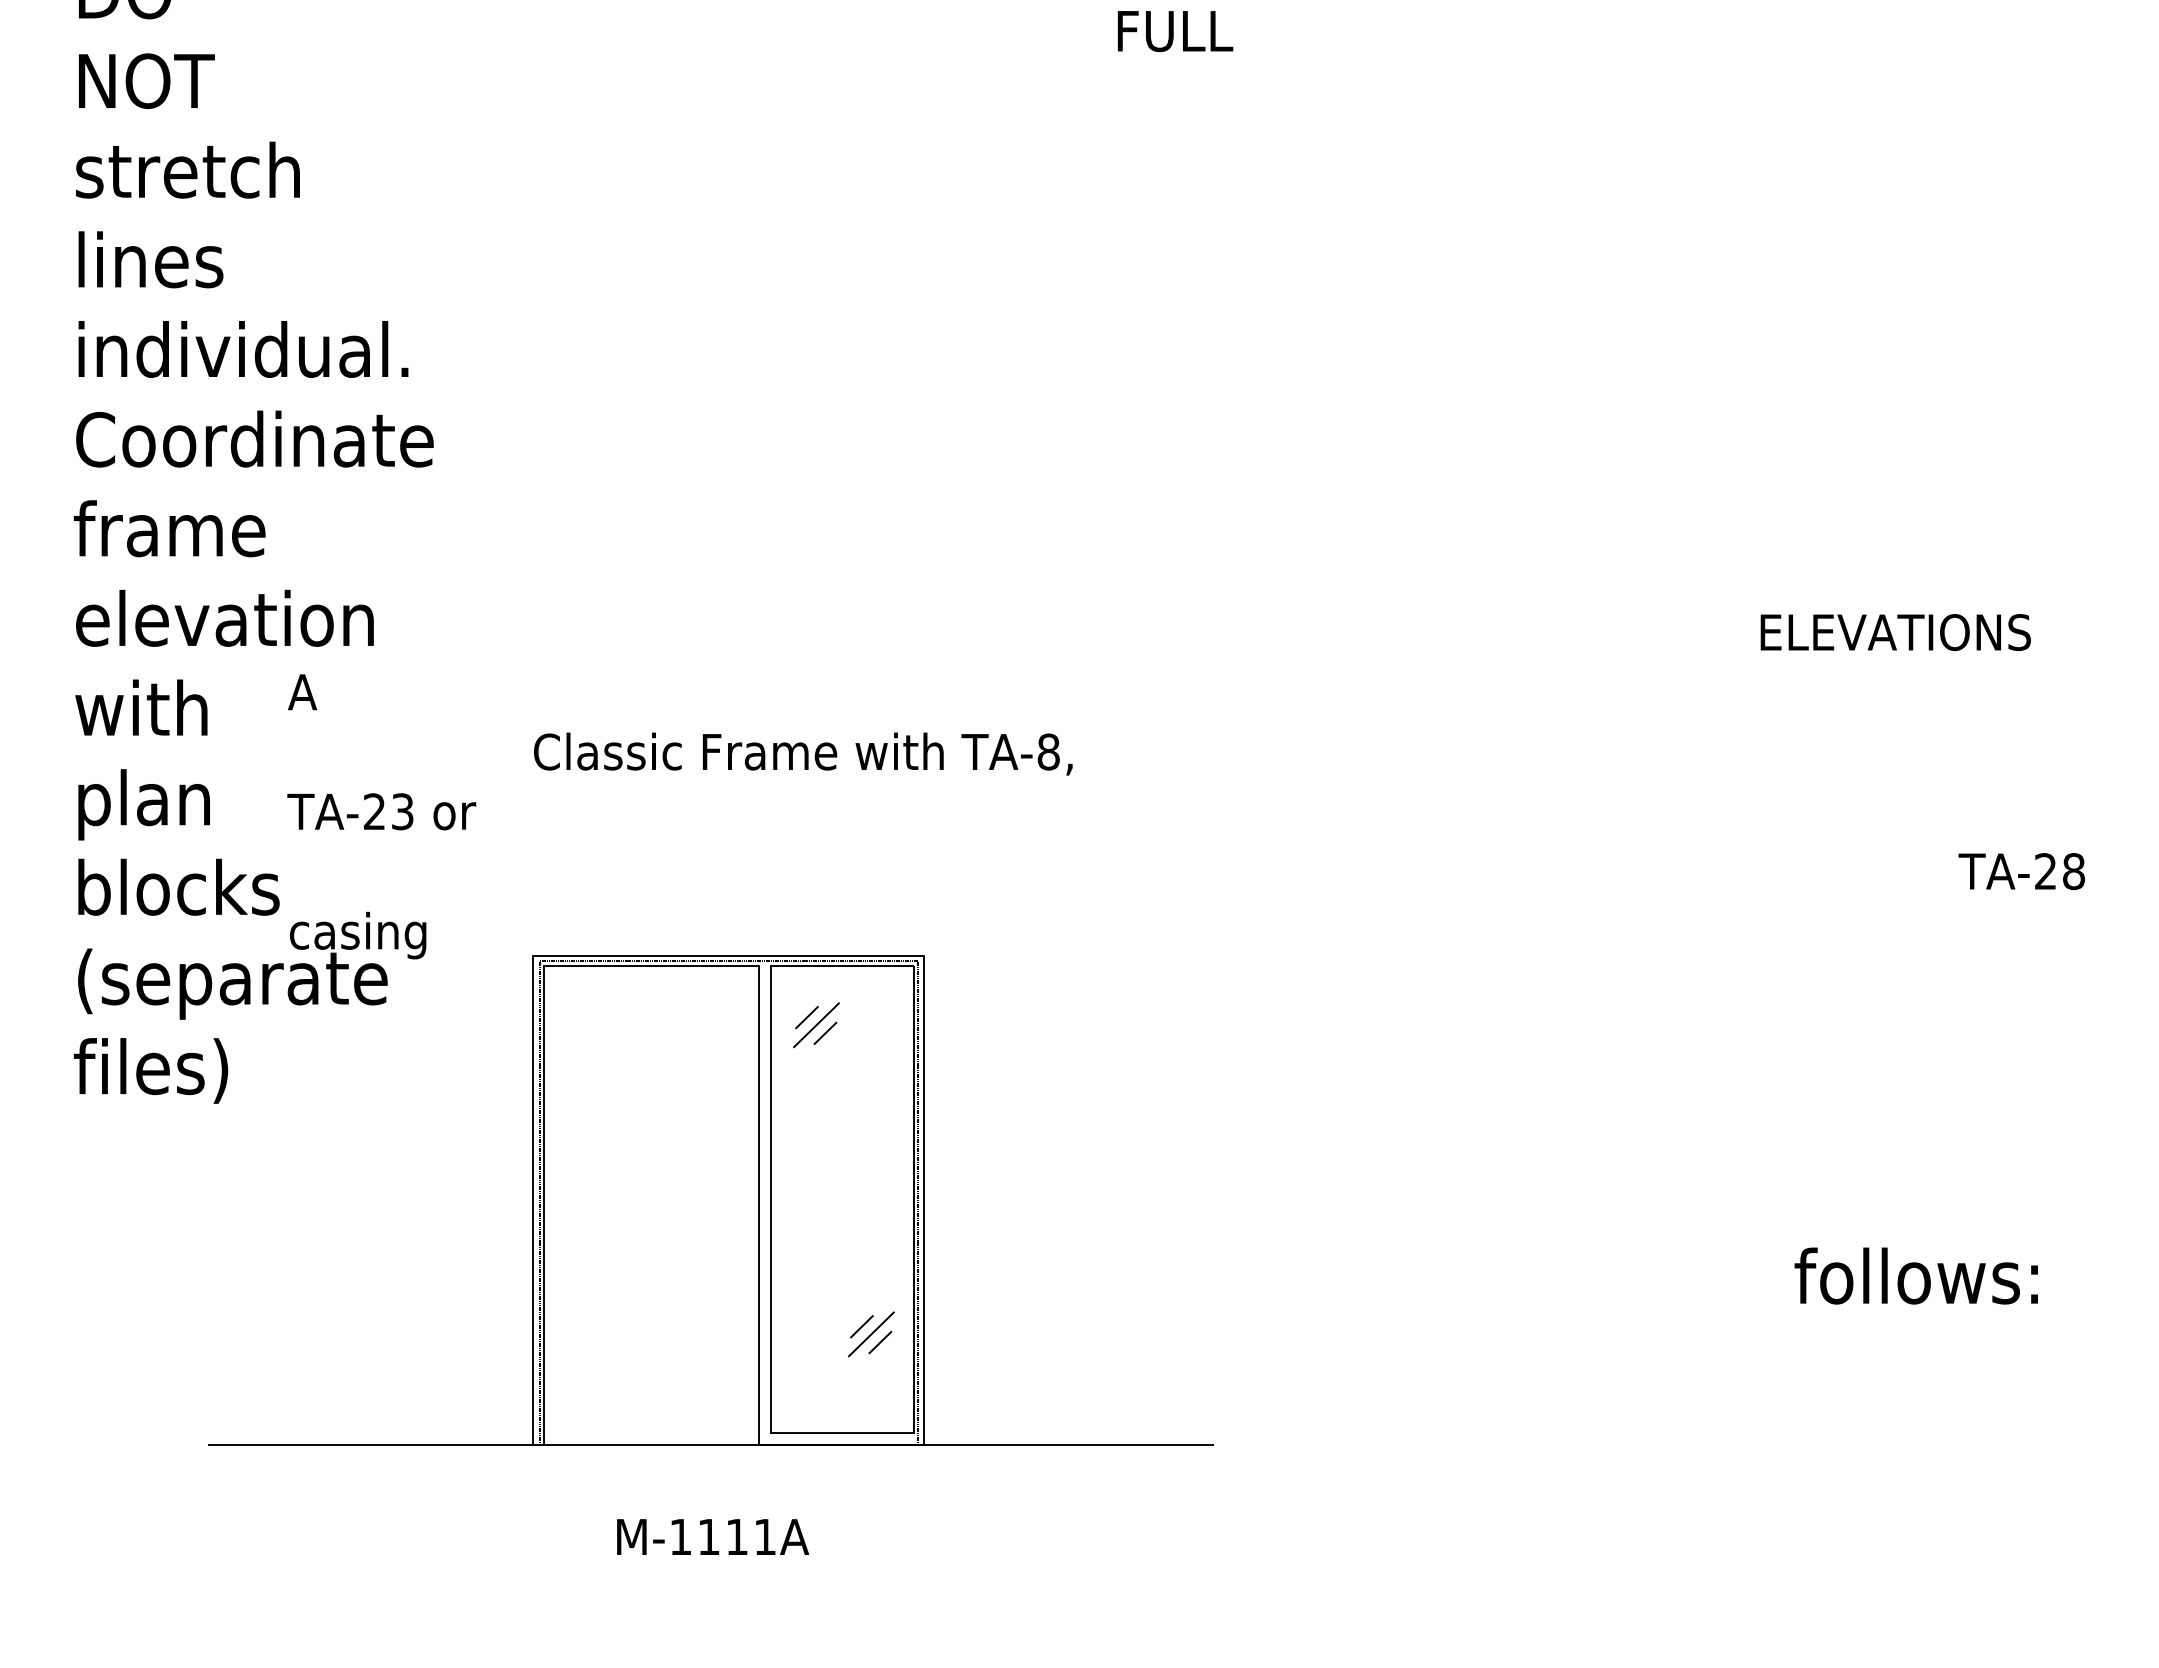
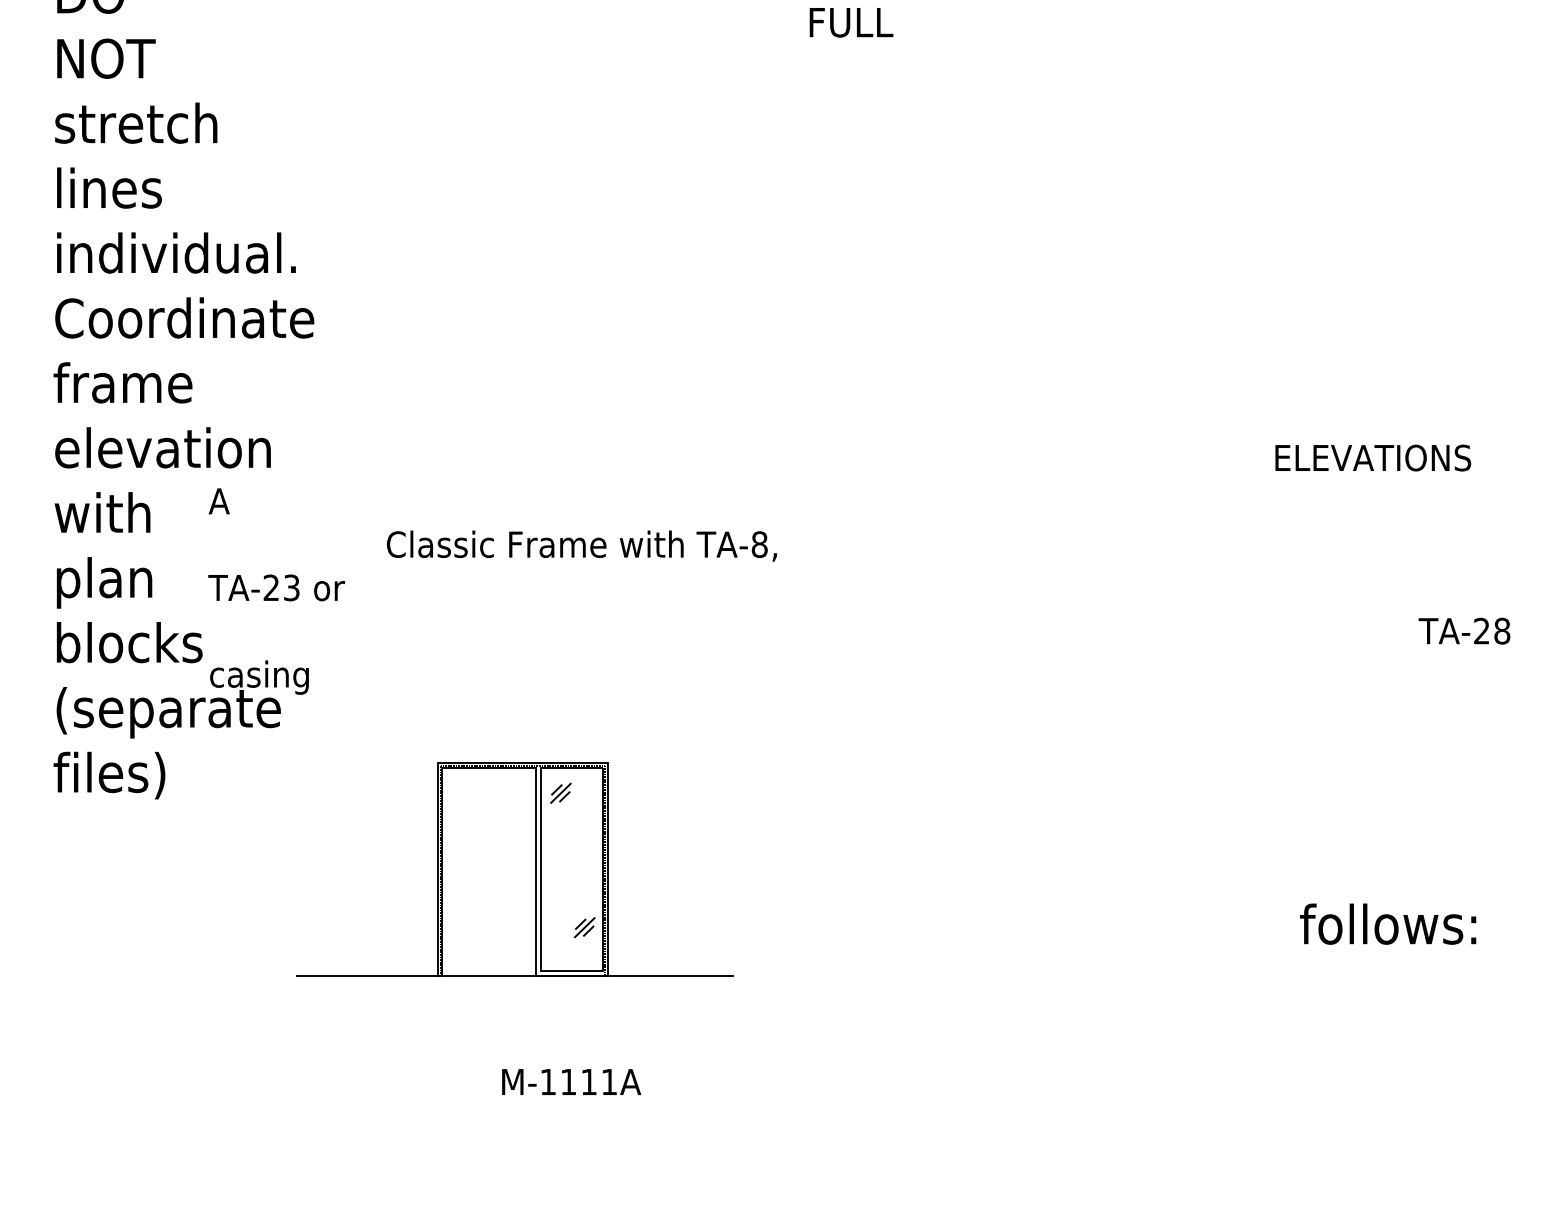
part: (710, 1200) -> (514, 869), size x0.6
text: (713, 1536) -> (571, 1081), moved

